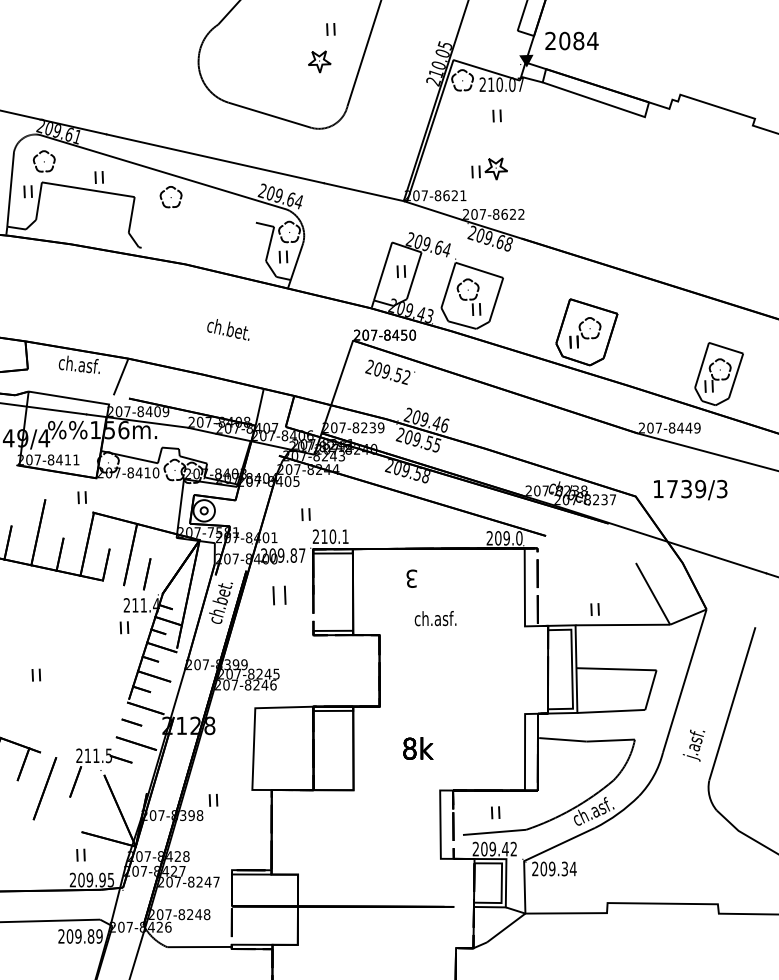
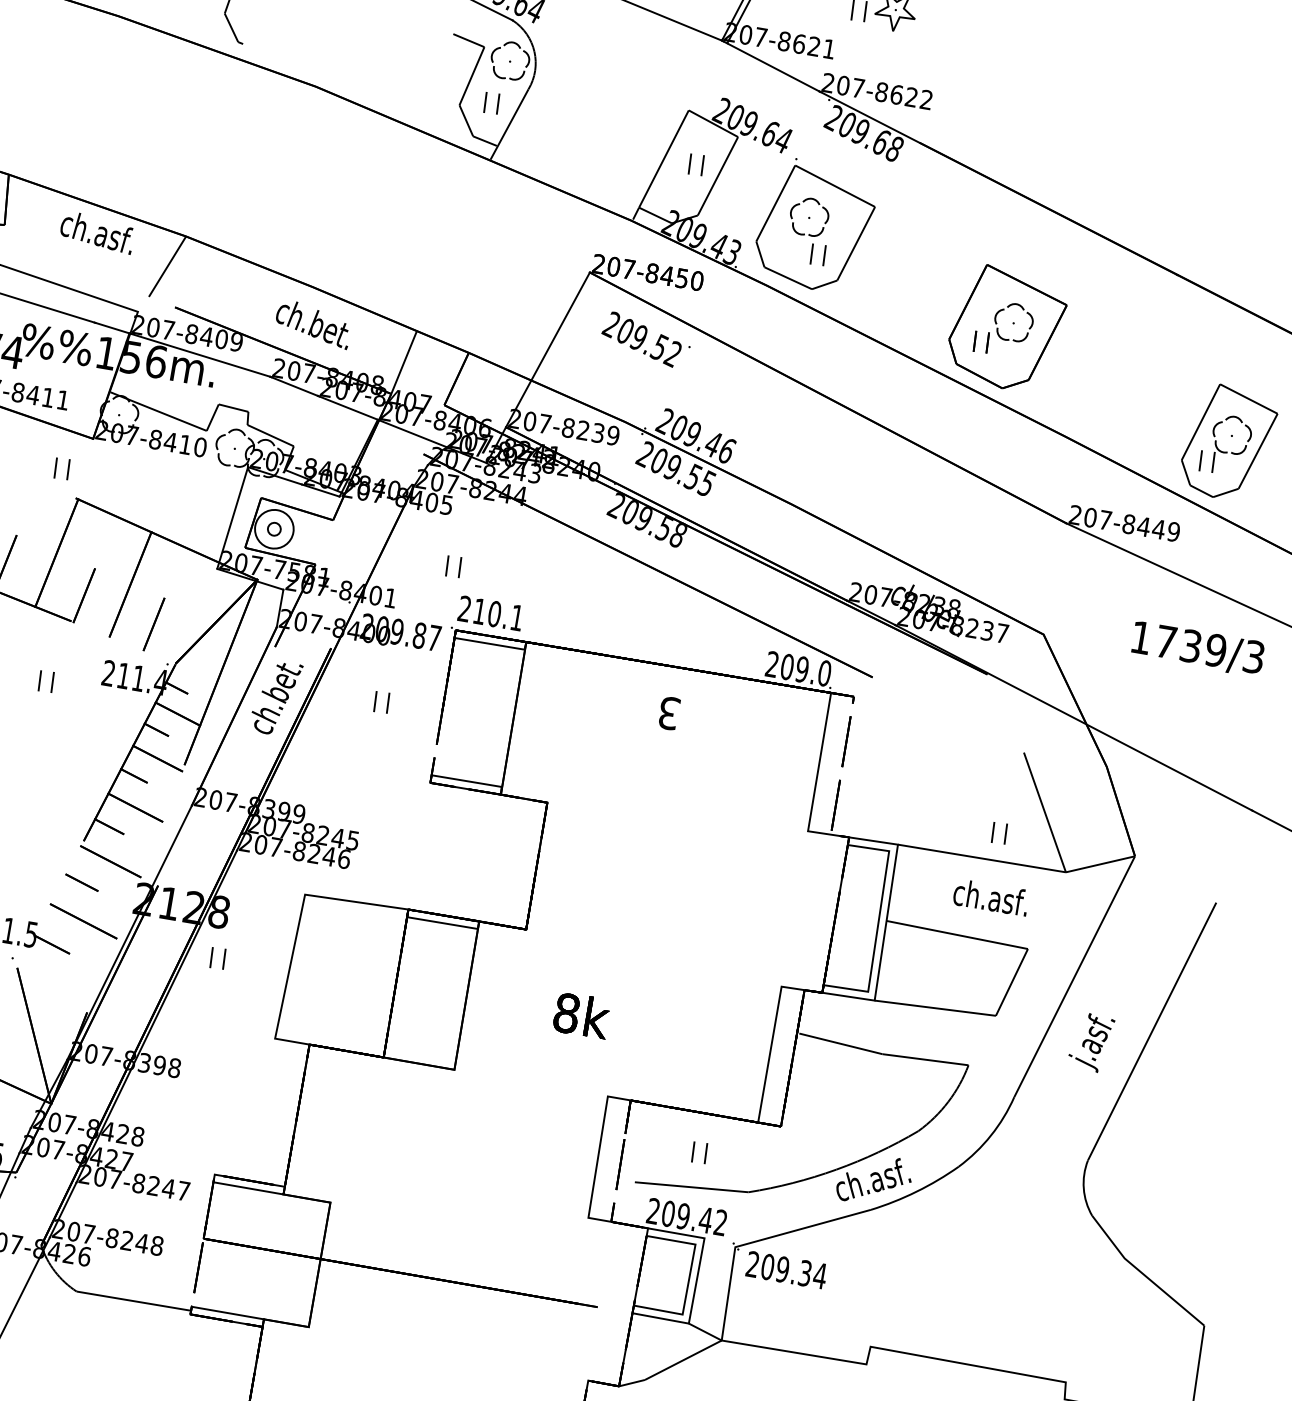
text: (228, 329) -> (313, 323), moved
text: (690, 489) -> (1197, 648), moved
text: (411, 578) -> (668, 712), moved
part: (278, 595) -> (380, 701), size x0.62
part: (594, 609) -> (998, 832), moved
text: (435, 618) -> (991, 897), moved
part: (124, 627) -> (46, 681), moved
text: (693, 745) -> (1090, 1042), moved
part: (213, 800) -> (217, 958), moved

